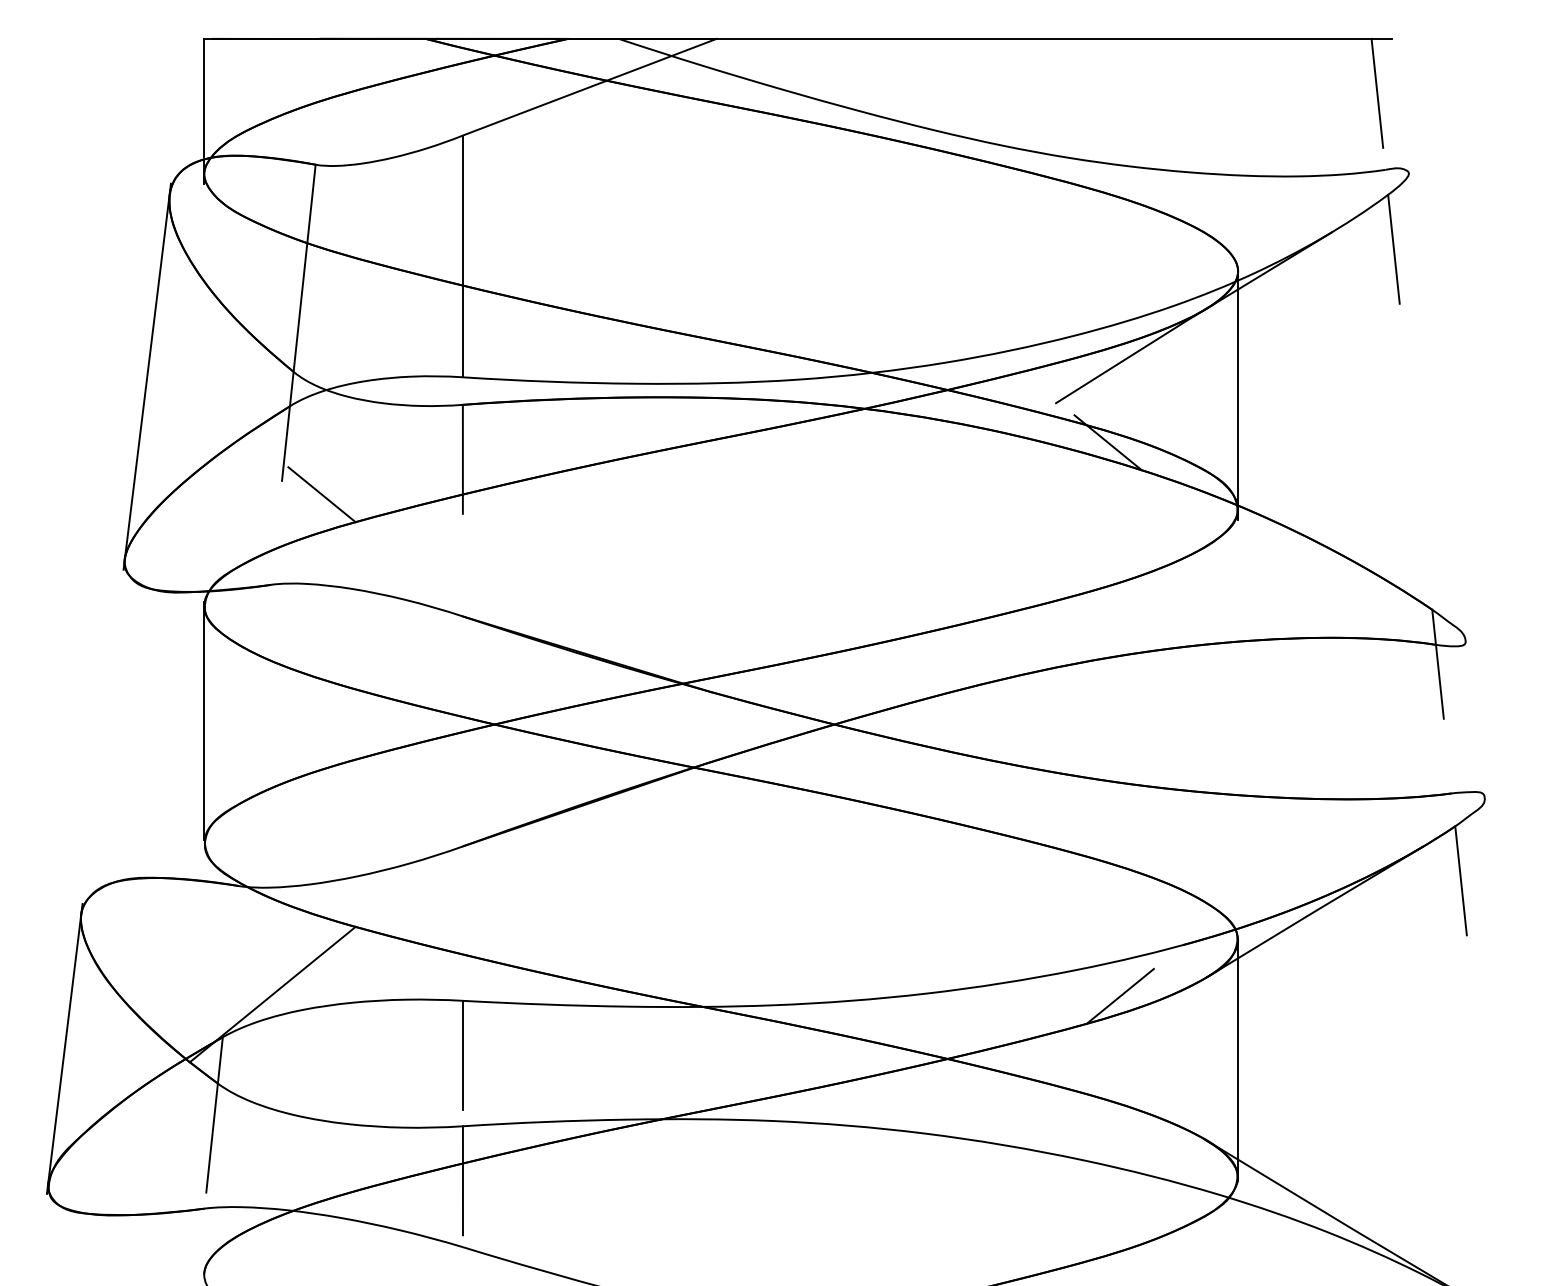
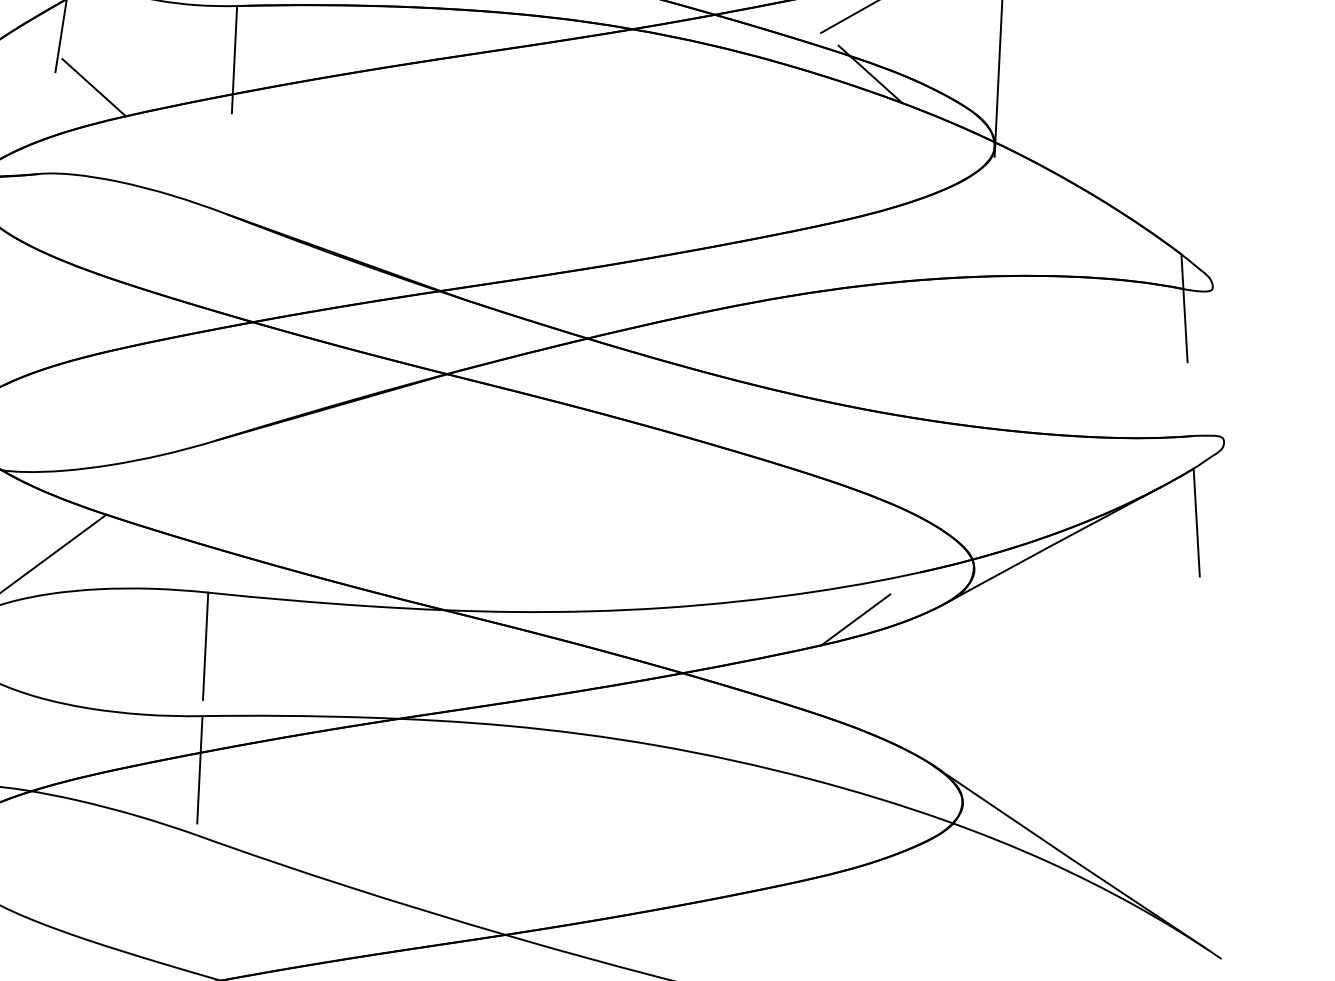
line: (1238, 1062) -> (968, 690), removed

